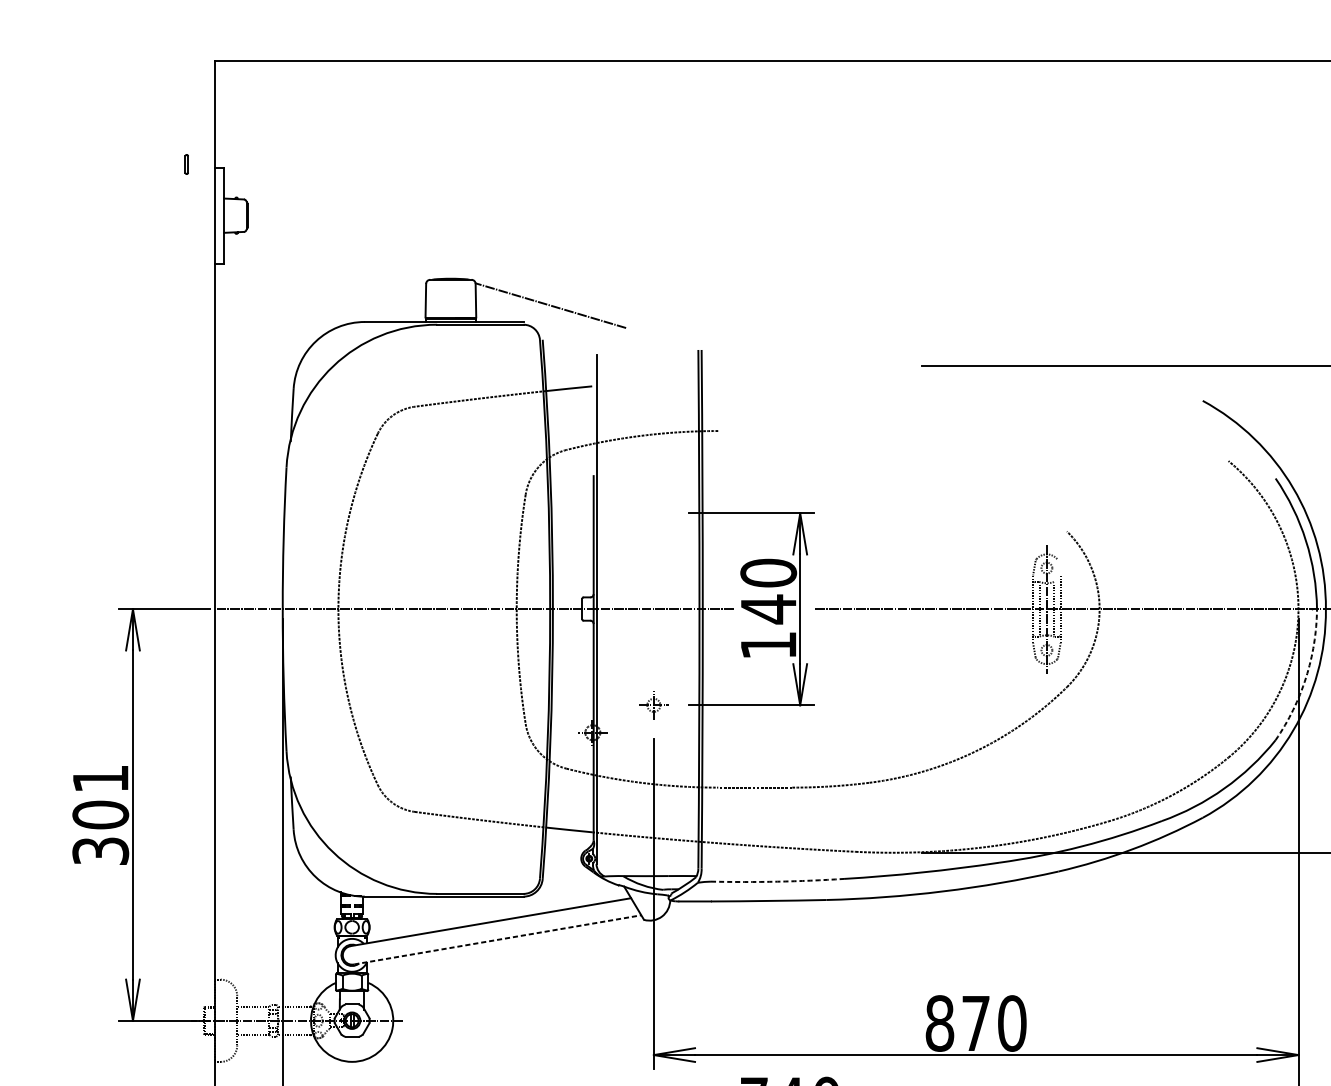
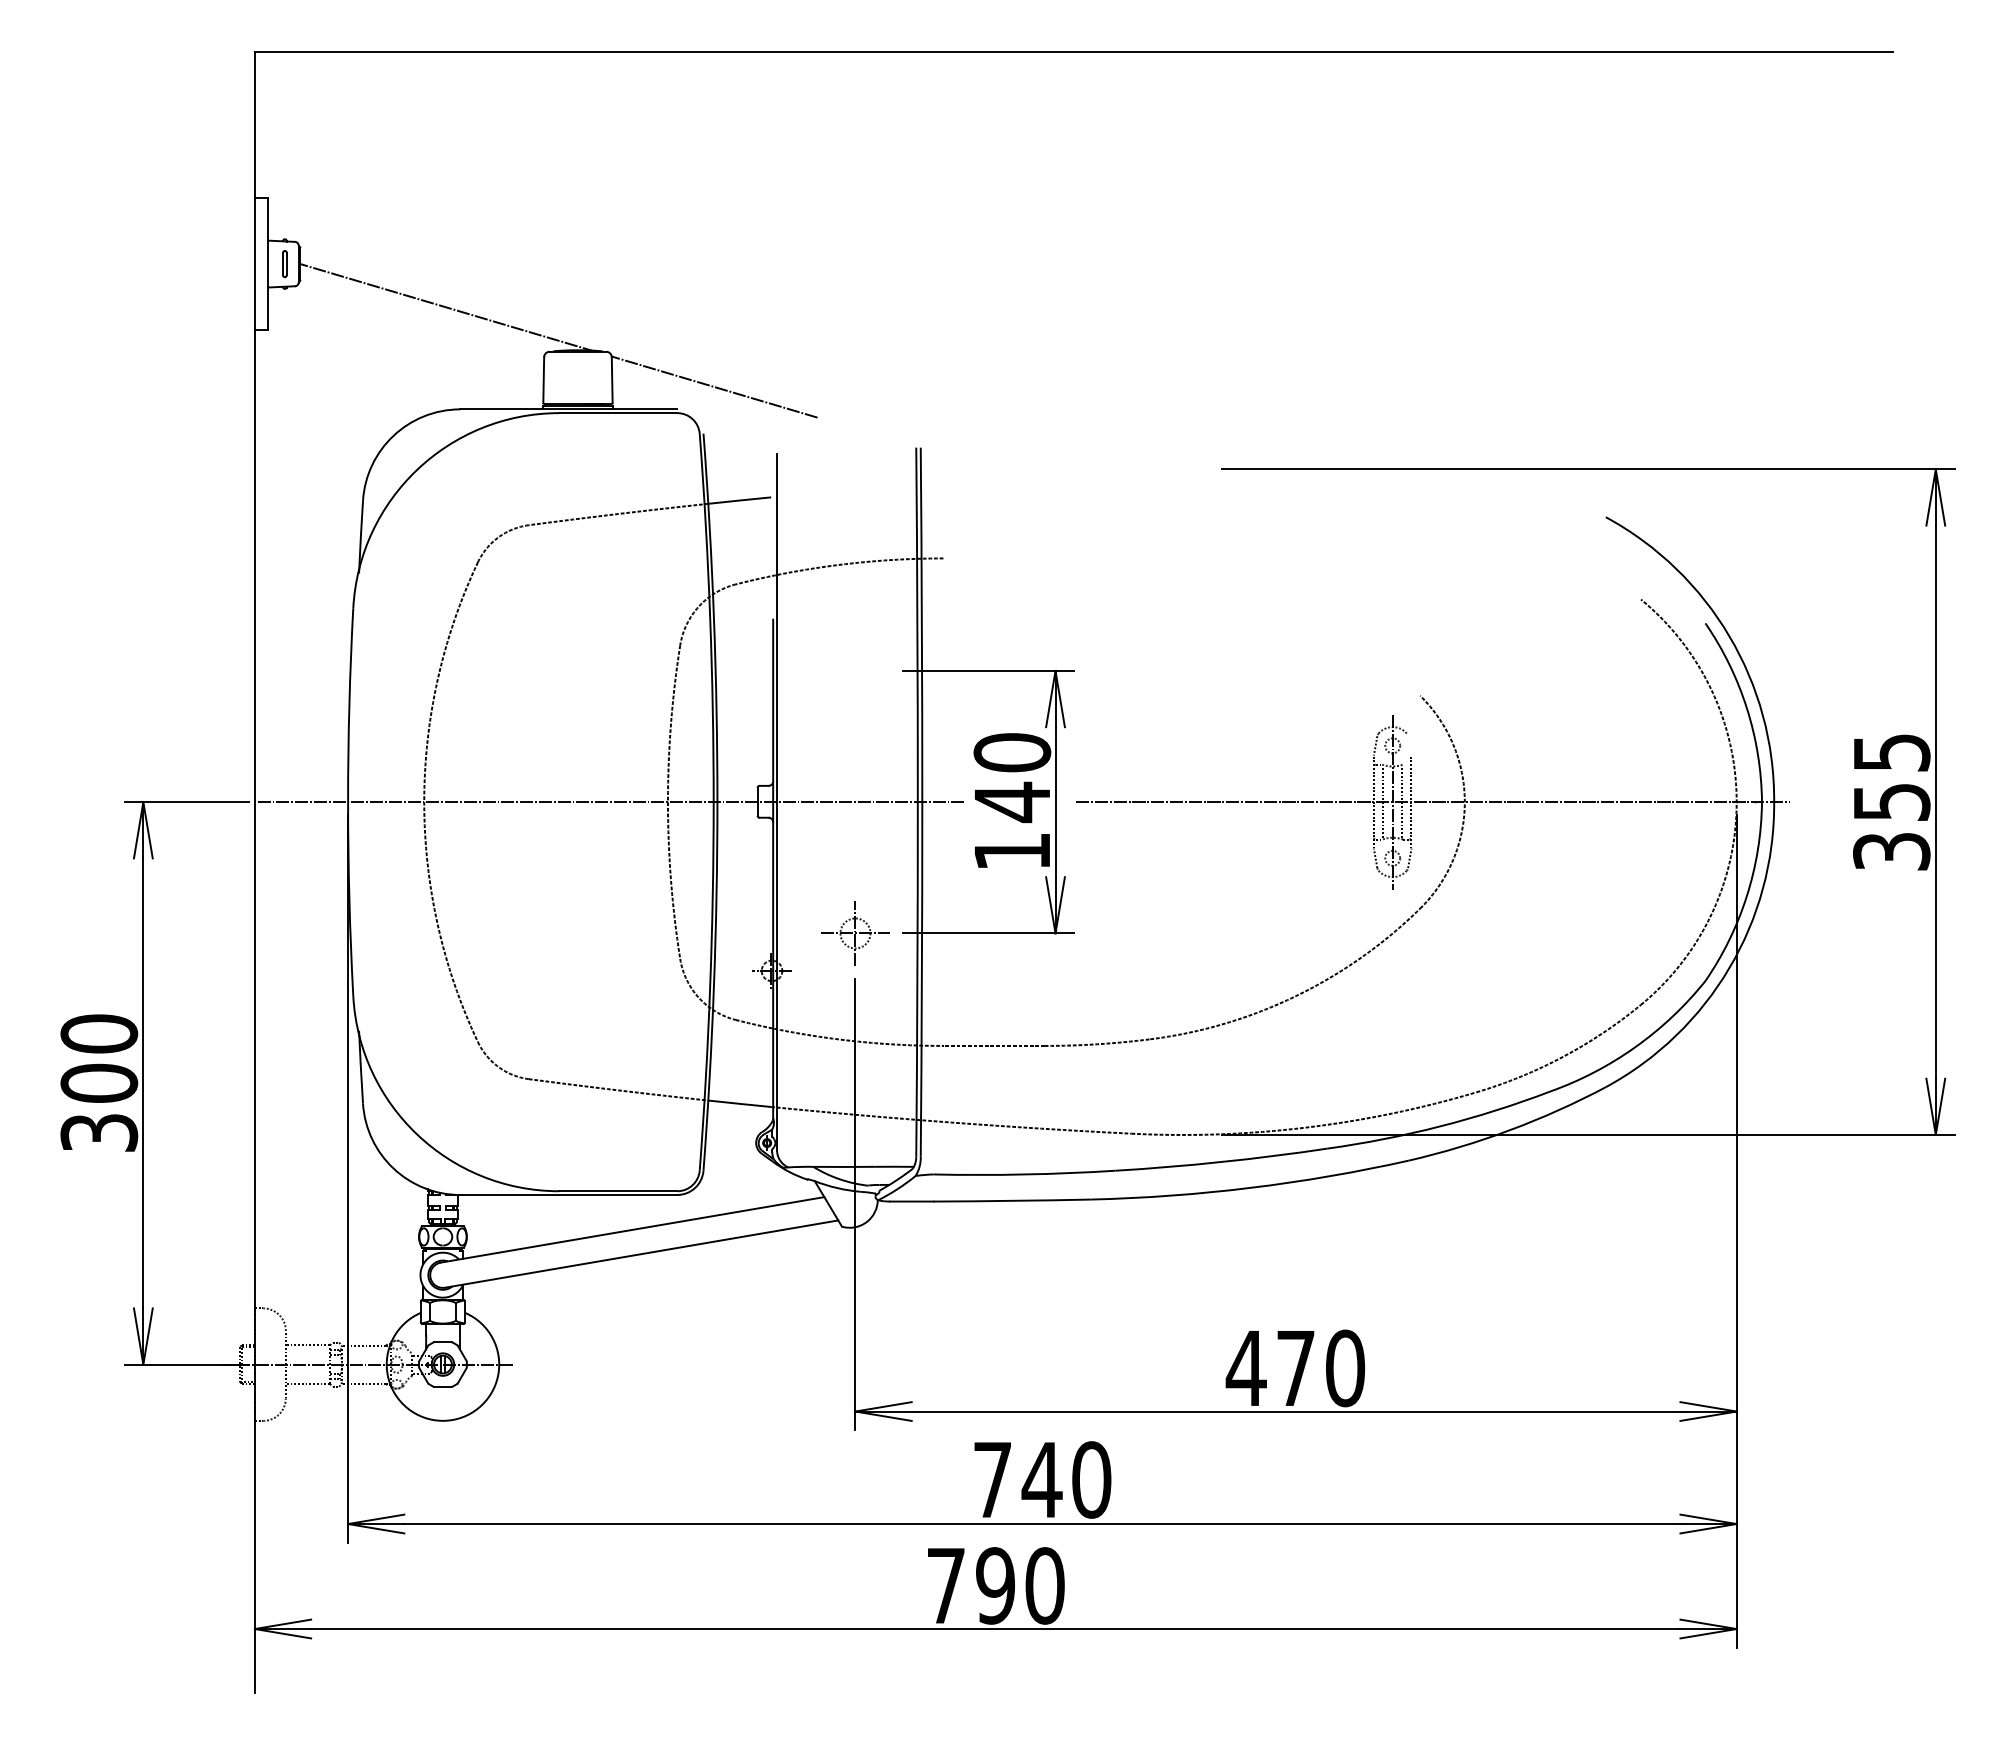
part: (186, 164) -> (284, 263), moved
line: (355, 247) -> (447, 307), added
arc: (1305, 677) -> (1746, 895), dashed -> solid
part: (653, 705) -> (855, 933), size x1.67
text: (100, 778) -> (99, 1033), 301 -> 300
arc: (777, 881) -> (1024, 1174), dashed -> solid
line: (498, 939) -> (642, 1253), dashed -> solid
text: (939, 1023) -> (1245, 1368), 870 -> 470

